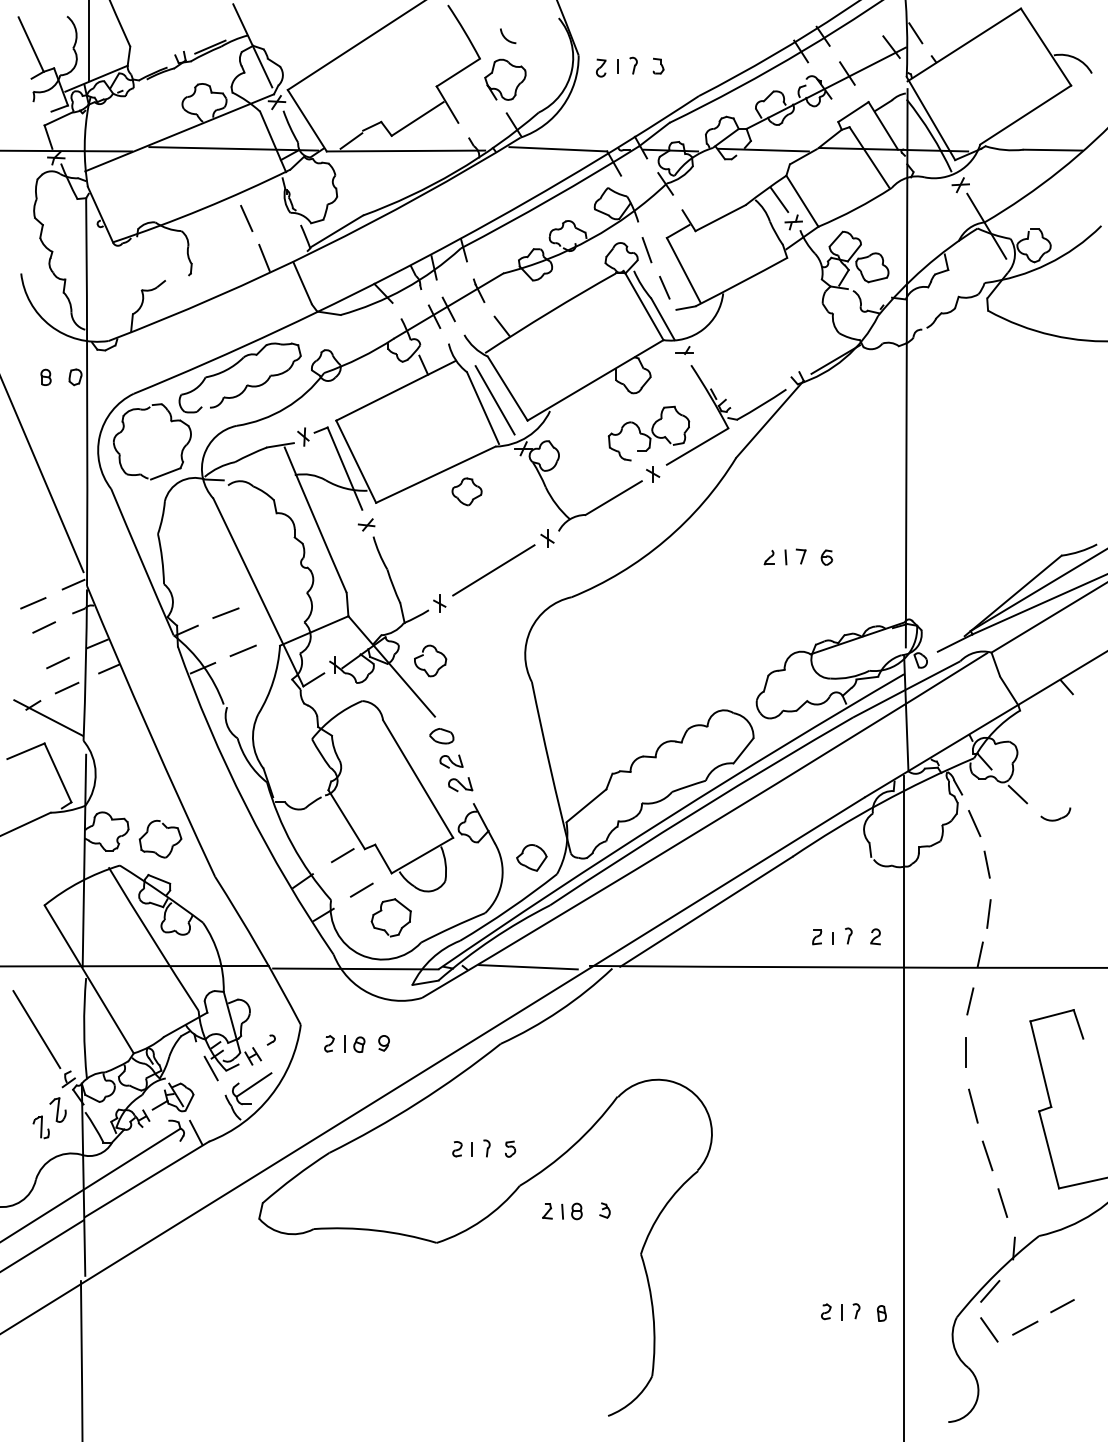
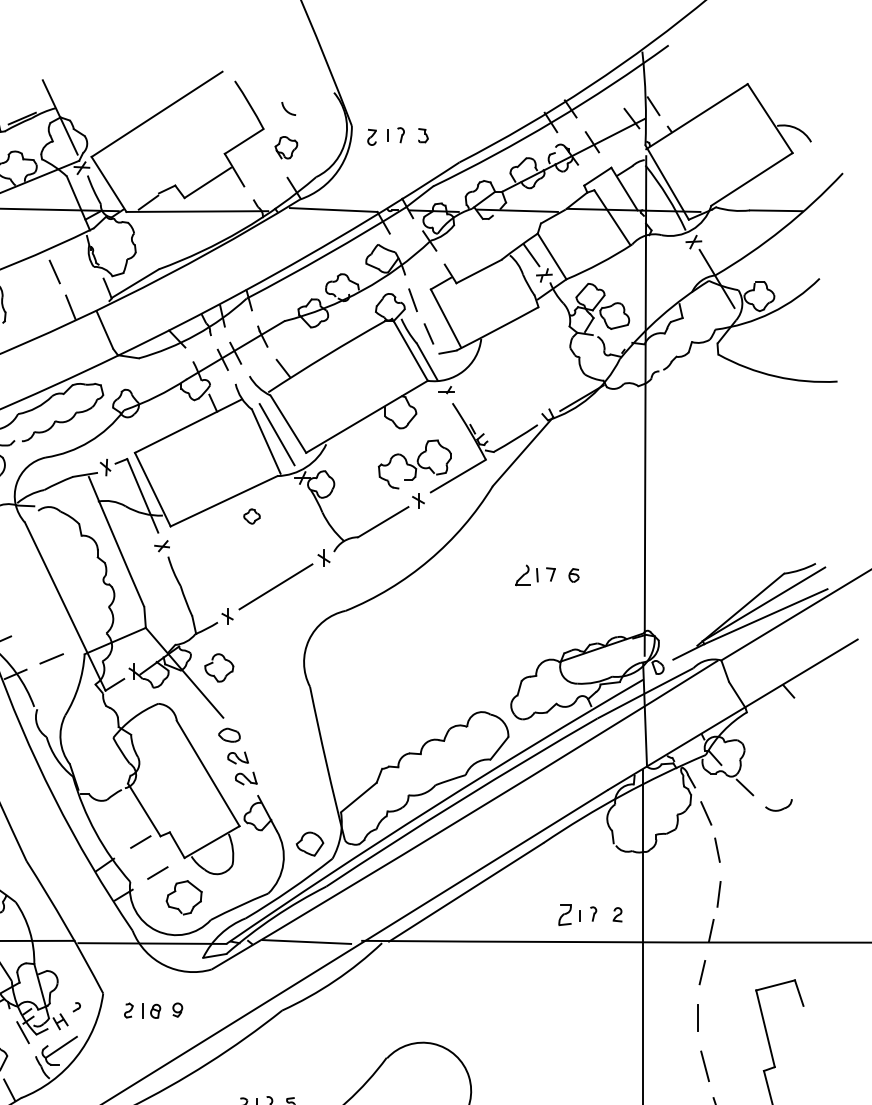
part: (505, 79) -> (286, 147), size x0.6
part: (466, 491) -> (251, 516), size x0.6
part: (768, 557) -> (521, 575), size x1.6
line: (225, 612) -> (35, 624), removed
part: (817, 937) -> (565, 915), size x1.6

